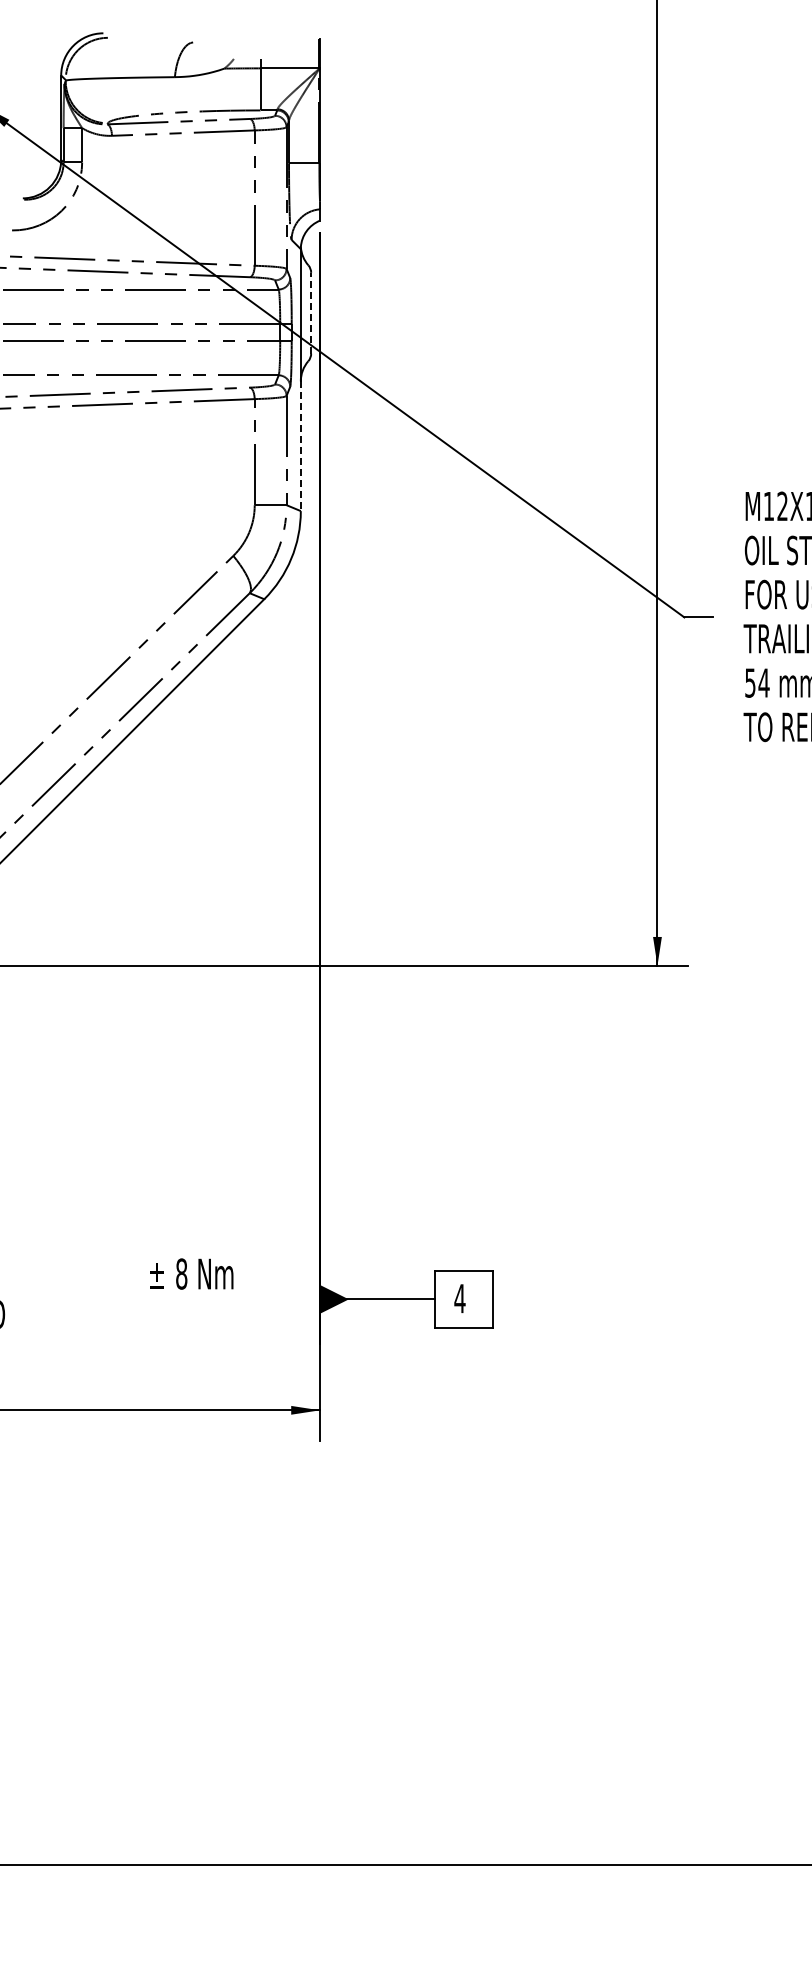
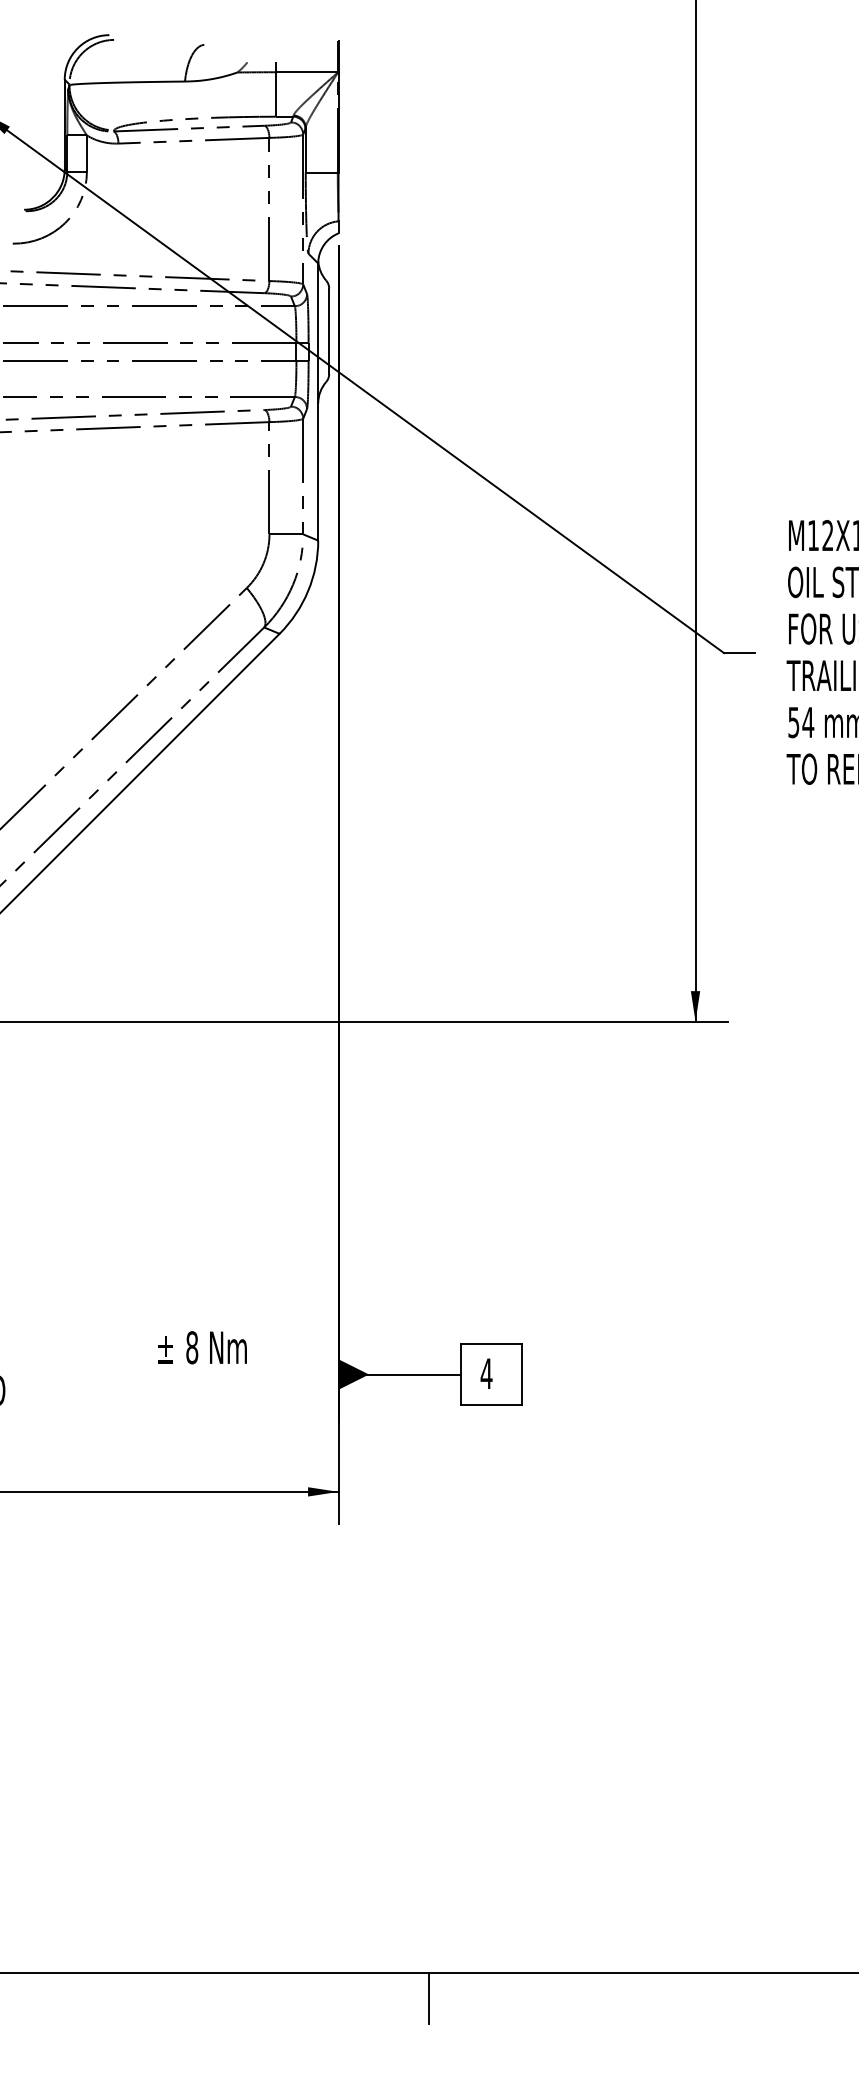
line: (311, 312) -> (329, 330), dashed -> solid
line: (300, 446) -> (317, 472), dashed -> solid
line: (405, 1888) -> (428, 1997), added

